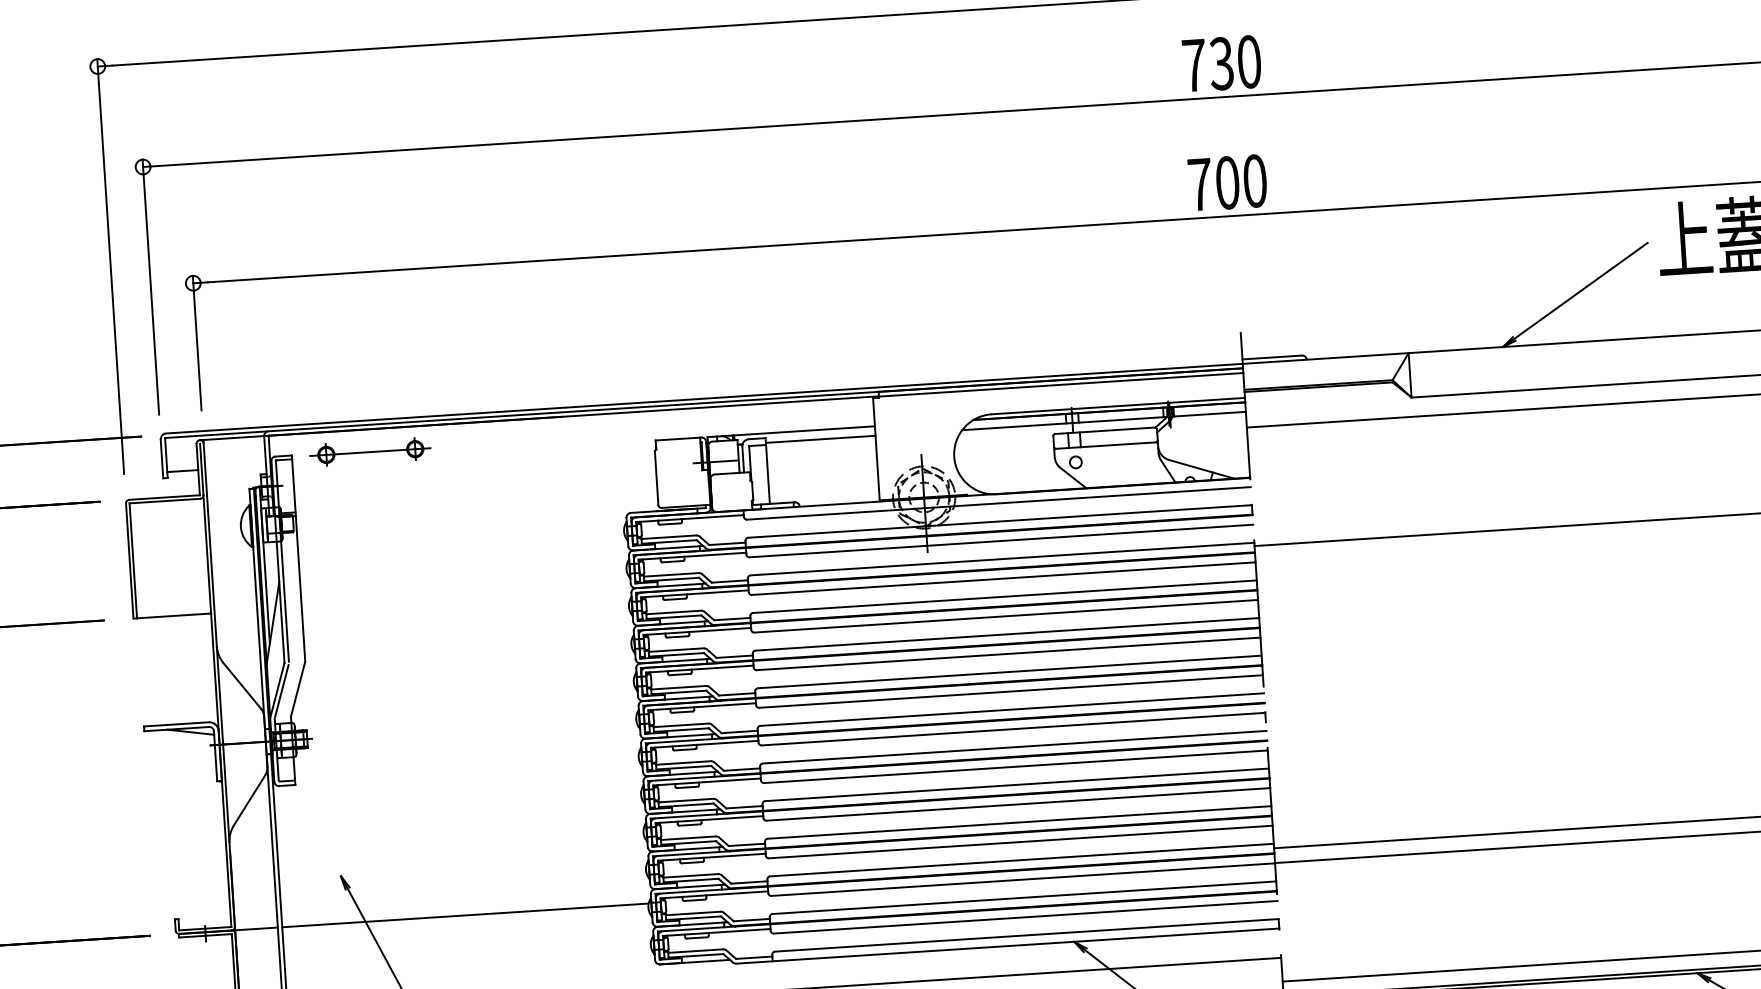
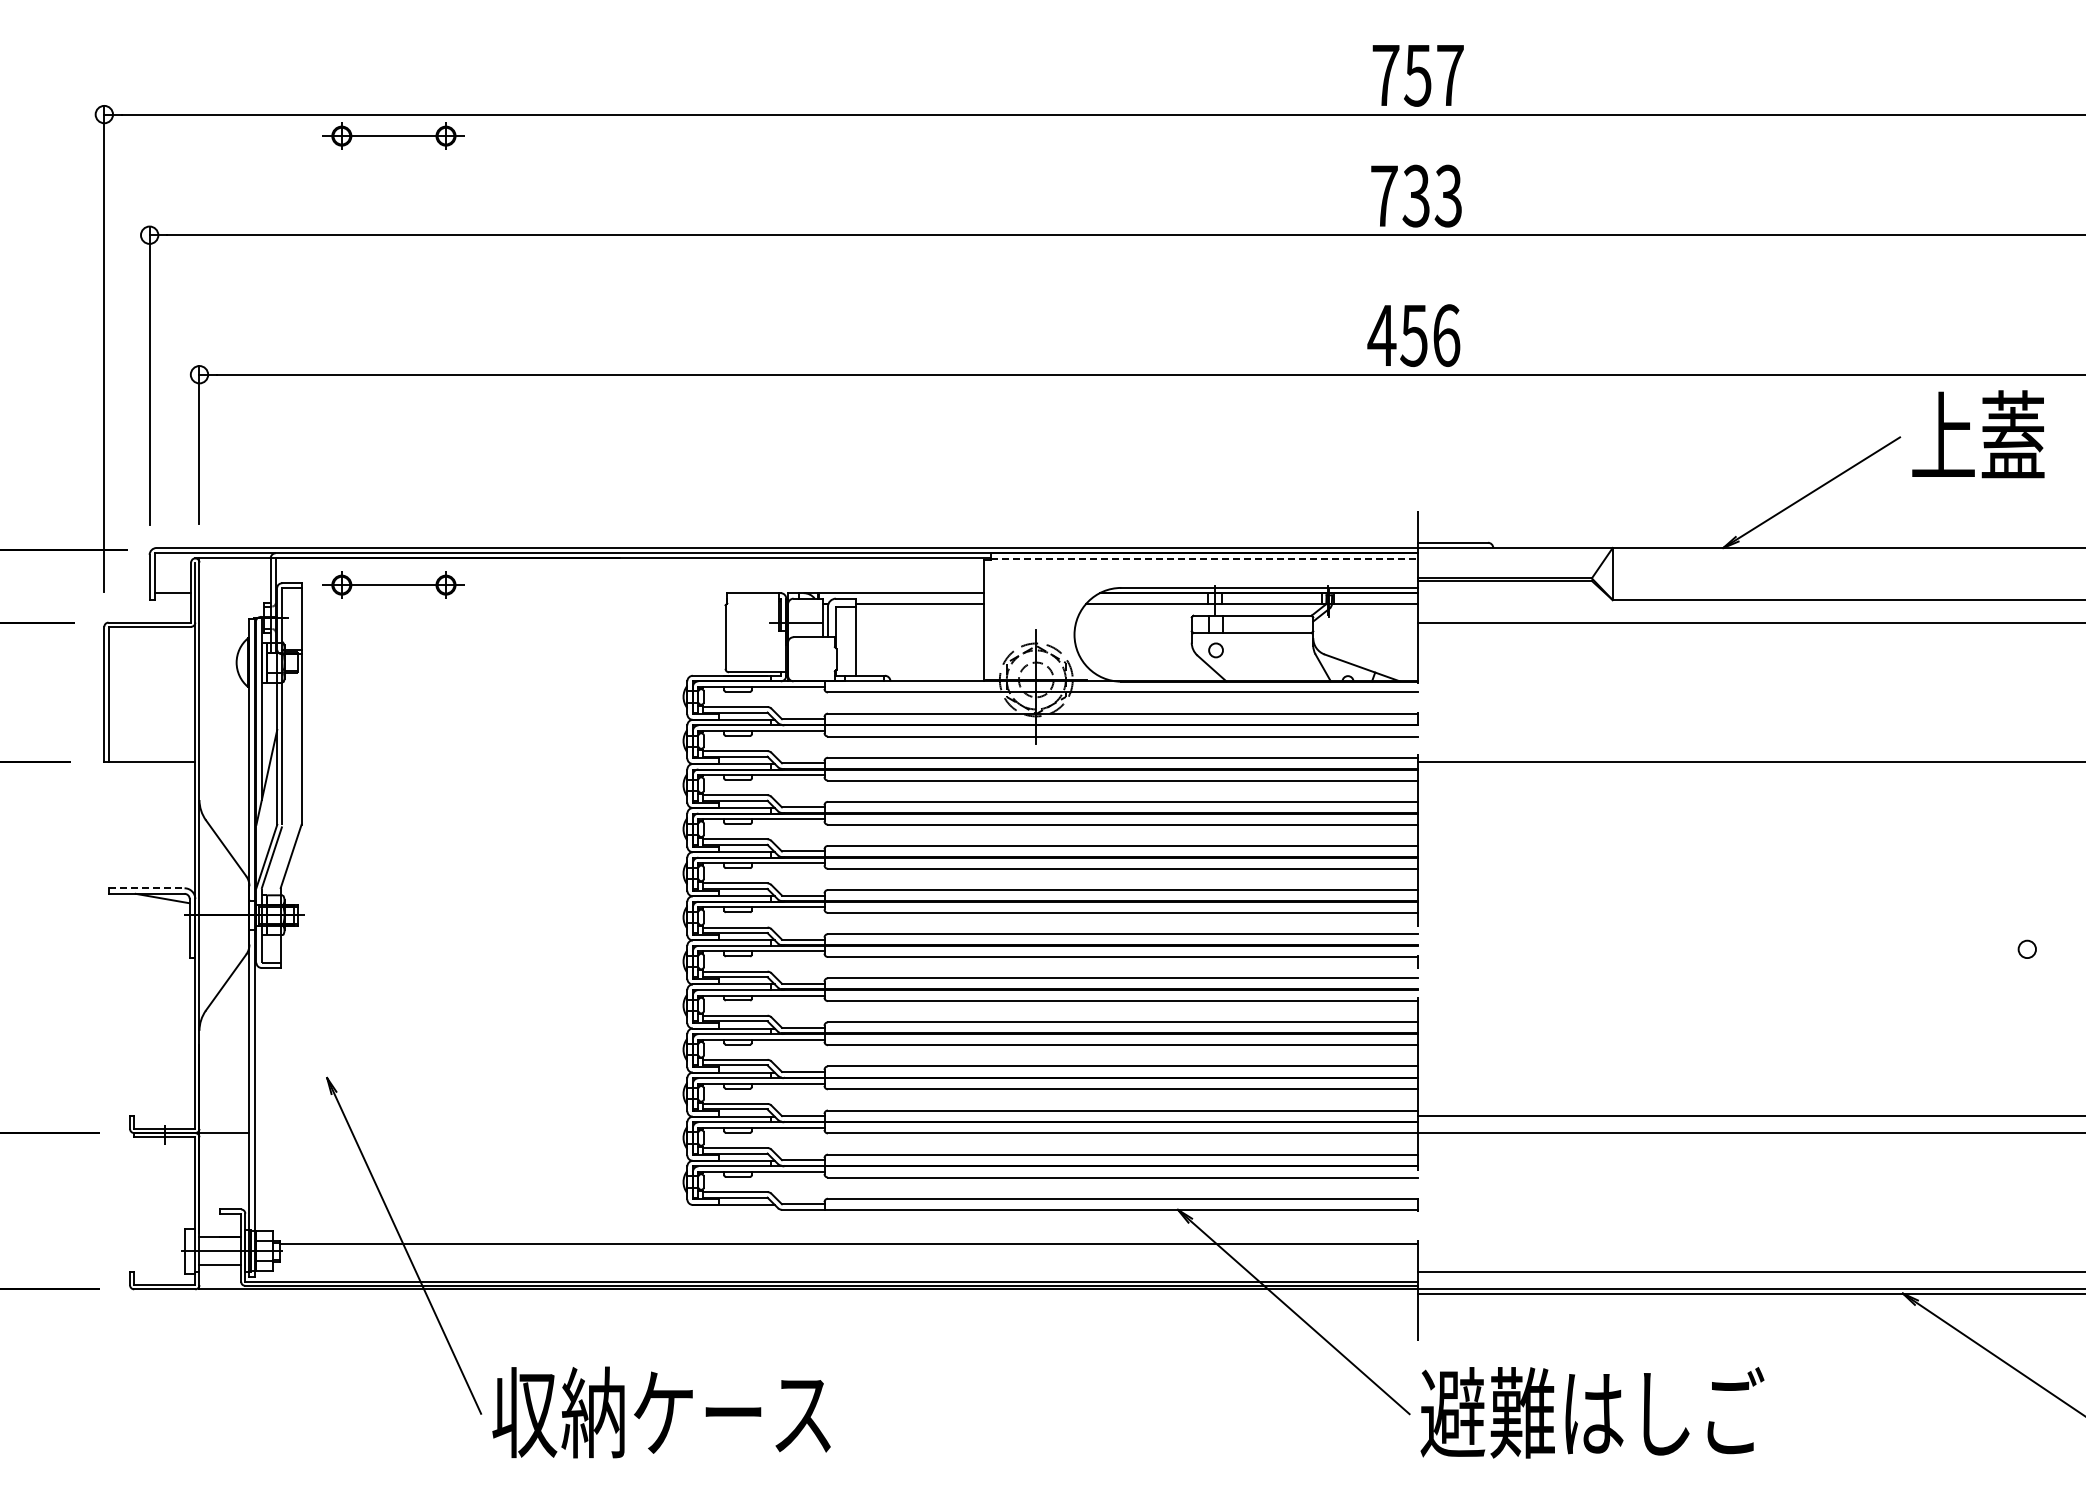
text: (1249, 61) -> (1448, 195), 730 -> 733
part: (345, 68) -> (393, 135), added
text: (1226, 182) -> (1413, 335), 700 -> 456
line: (1060, 384) -> (1204, 558), solid -> dashed
line: (177, 724) -> (147, 888), solid -> dashed
line: (464, 915) -> (468, 1133), removed

